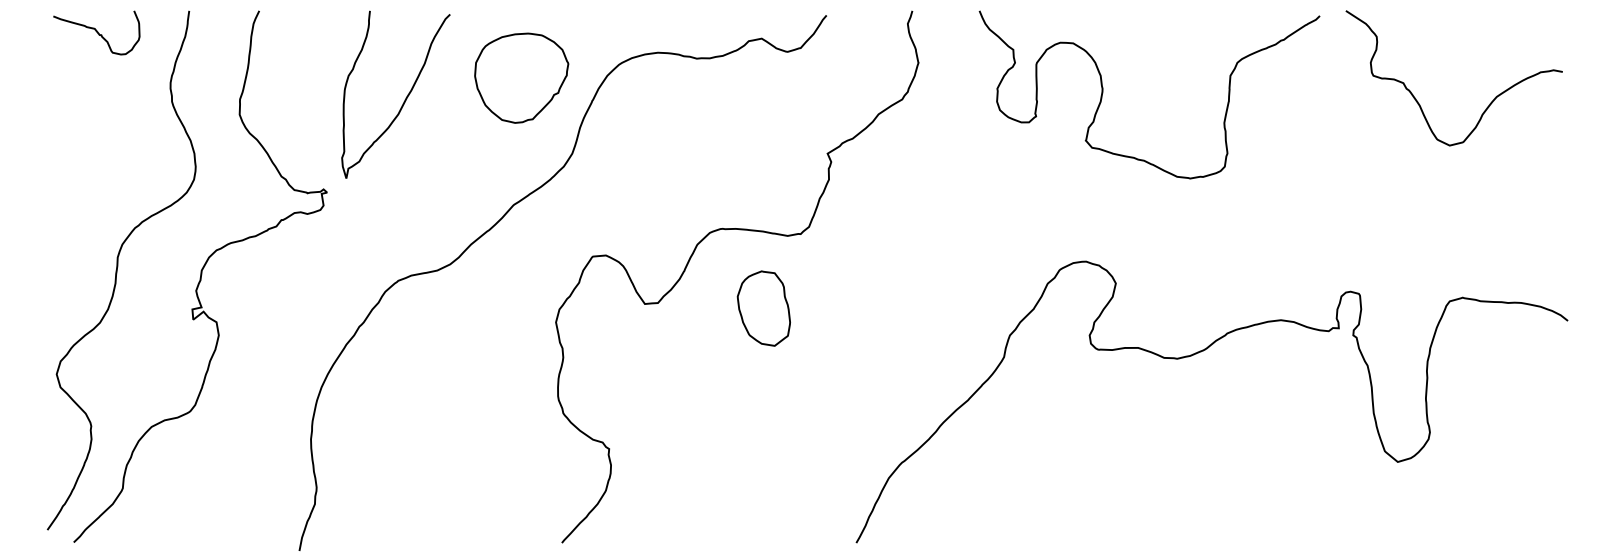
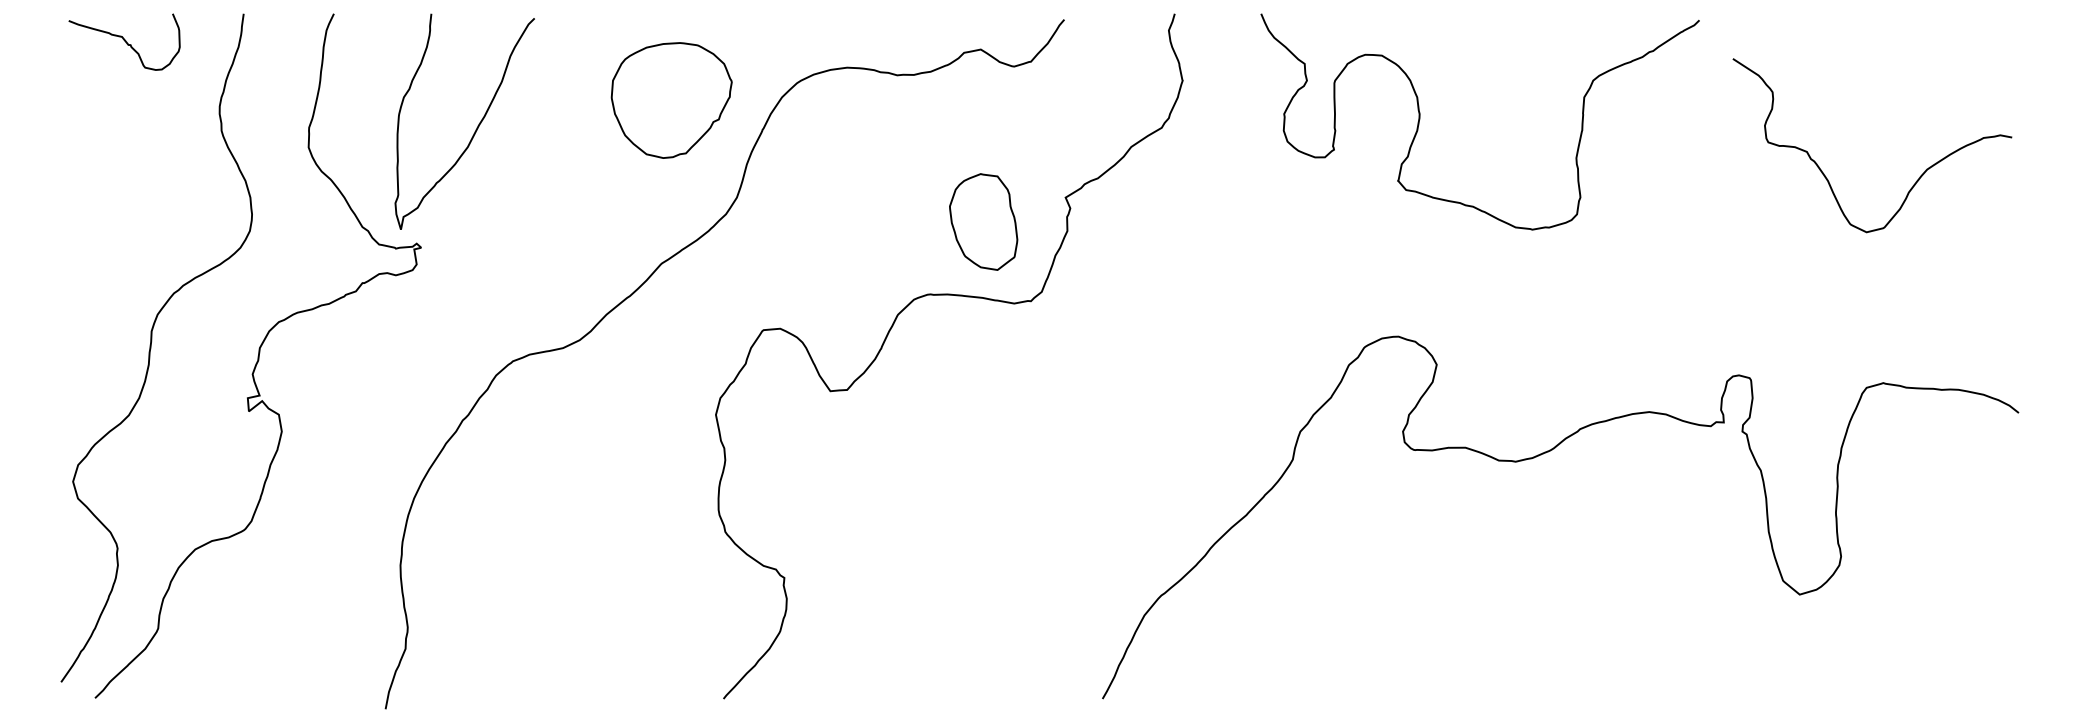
curve: (404, 99) -> (475, 127), moved
curve: (1418, 101) -> (1826, 175), moved
part: (763, 308) -> (983, 221), moved

